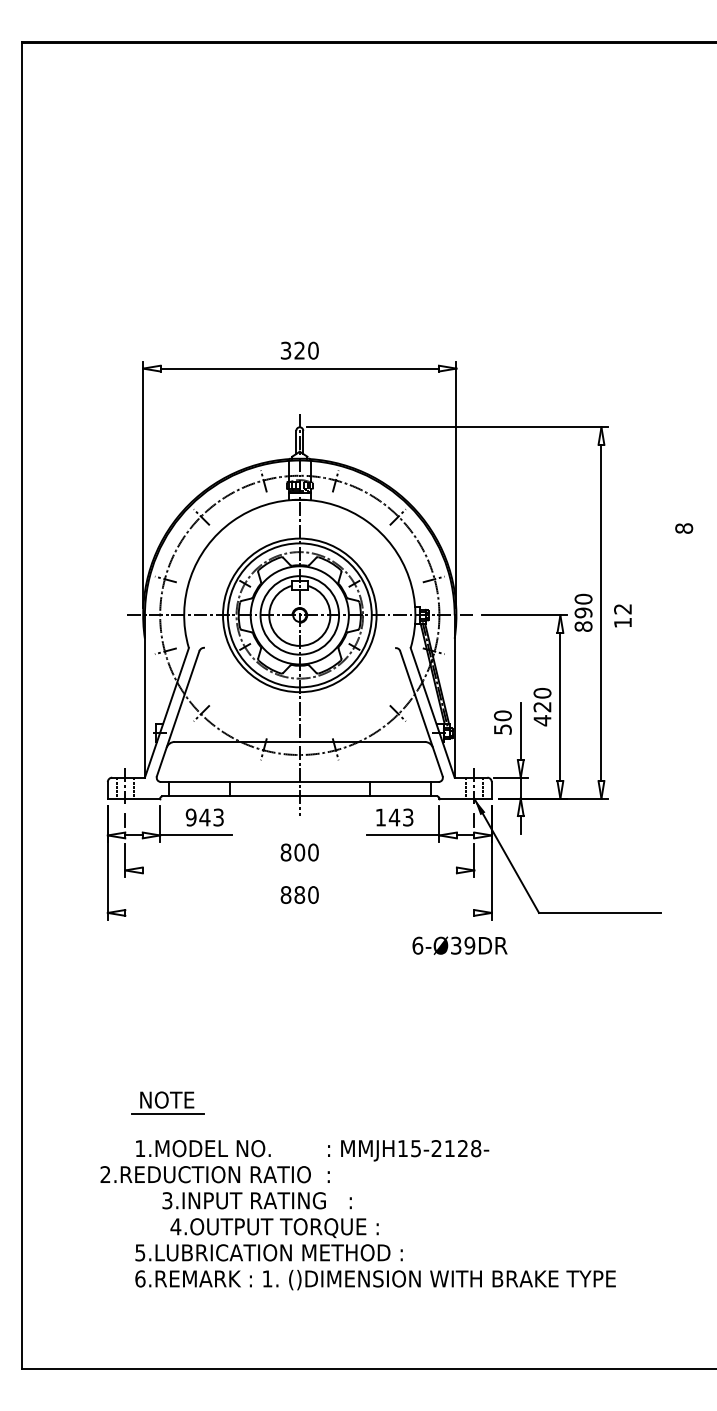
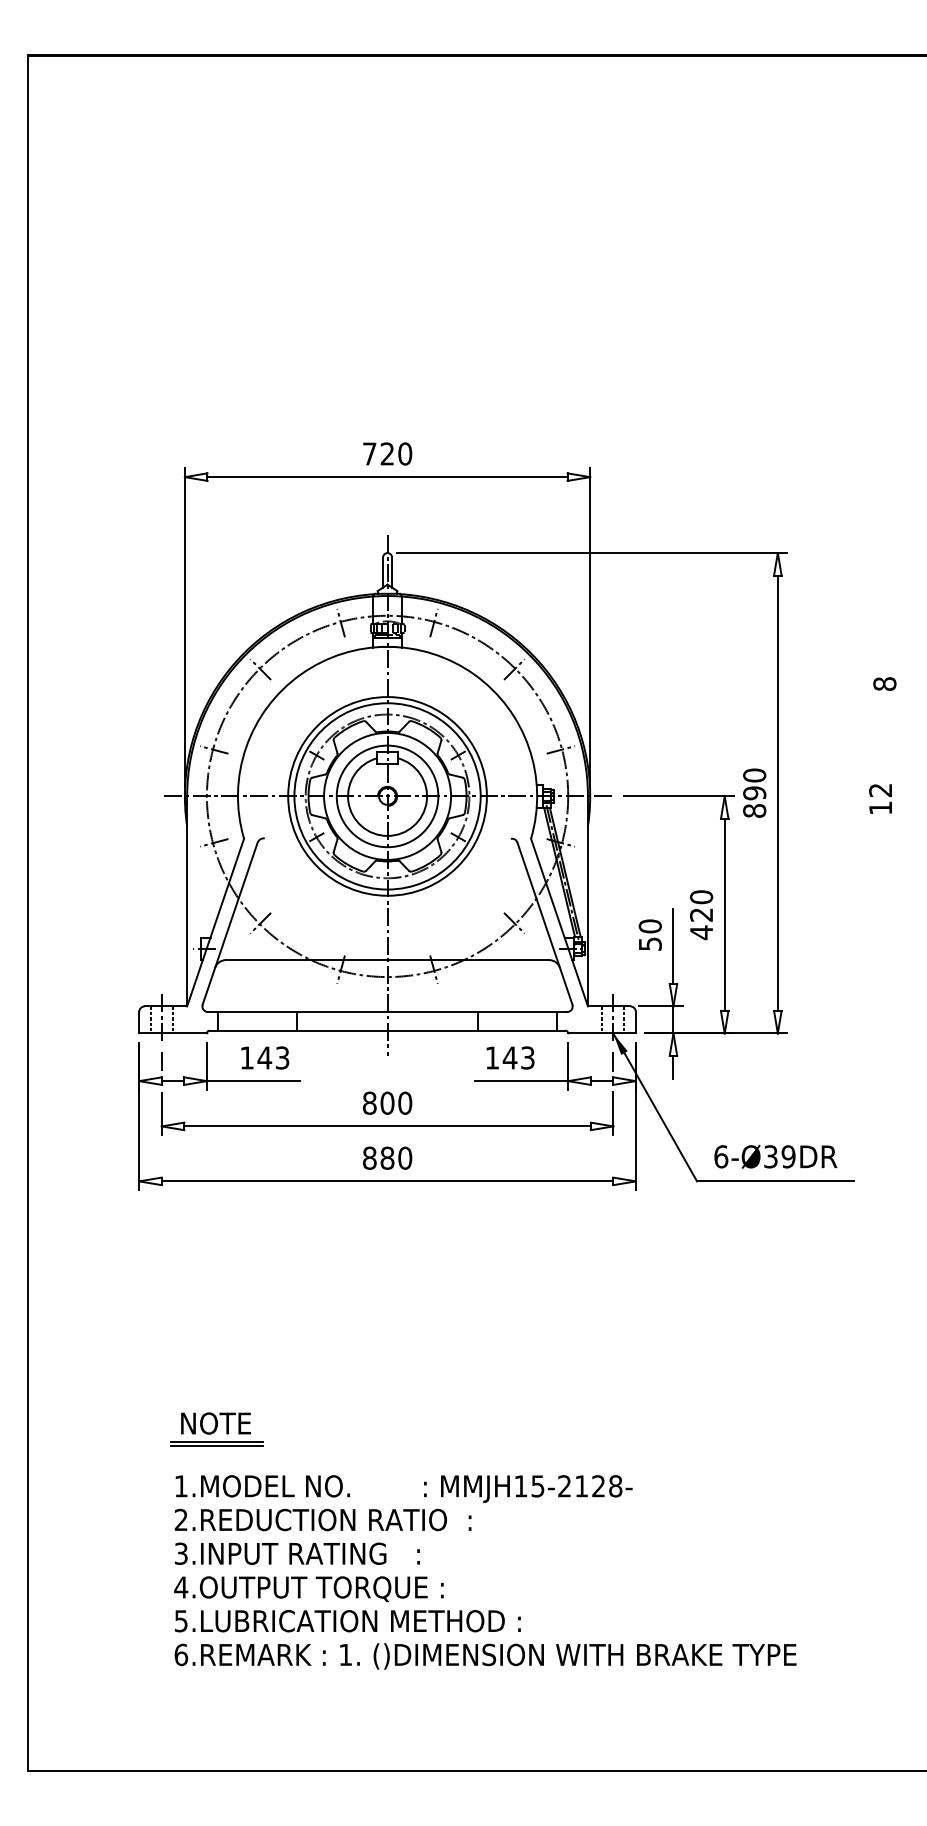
text: (285, 350) -> (369, 453), 320 -> 720
text: (622, 615) -> (880, 798), moved
text: (190, 817) -> (246, 1057), 943 -> 143
line: (299, 870) -> (387, 1126), added
line: (299, 913) -> (387, 1181), added
text: (459, 945) -> (775, 1156), moved
line: (167, 1117) -> (216, 1446), added
text: (214, 1174) -> (322, 1519), moved
text: (256, 1200) -> (296, 1553), moved
text: (274, 1228) -> (308, 1589), moved

